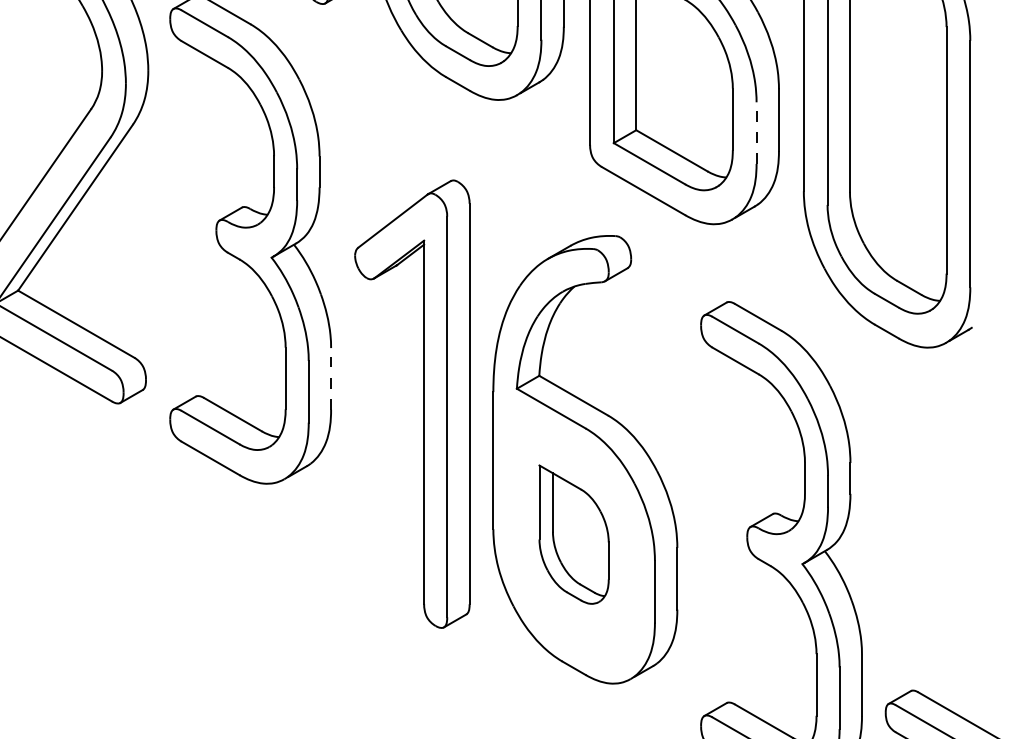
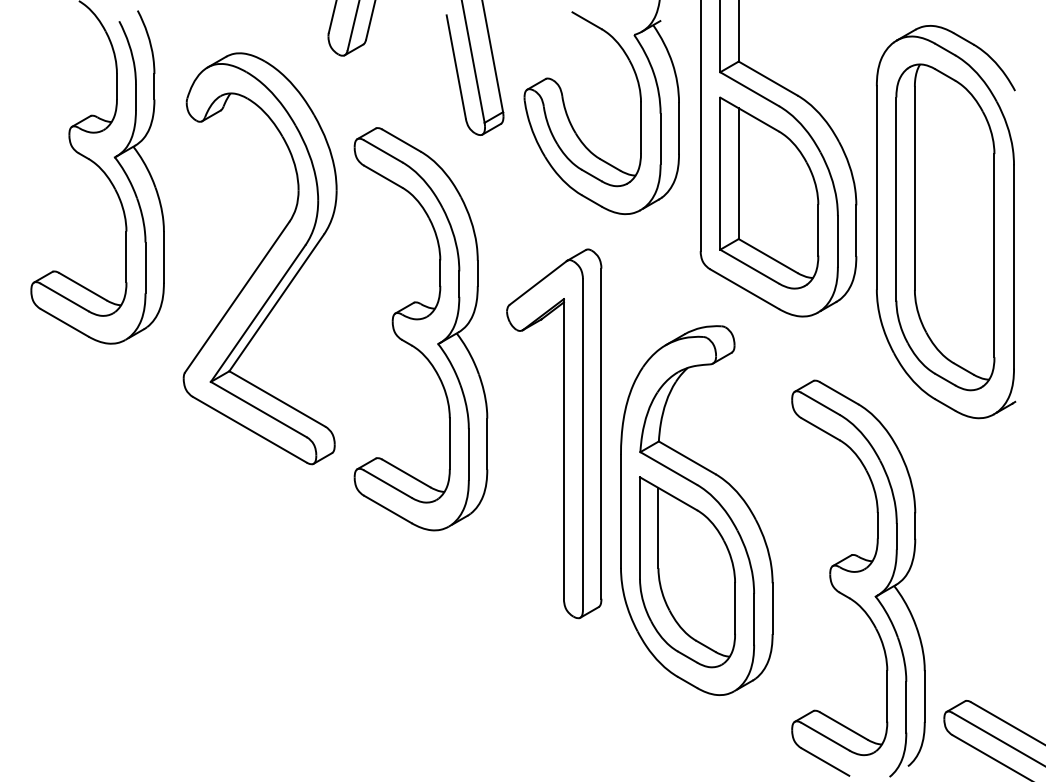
line: (756, 131) -> (837, 240), dashed -> solid
line: (331, 378) -> (487, 443), dashed -> solid
part: (423, 403) -> (563, 433), moved
part: (574, 534) -> (687, 572), size x1.67

